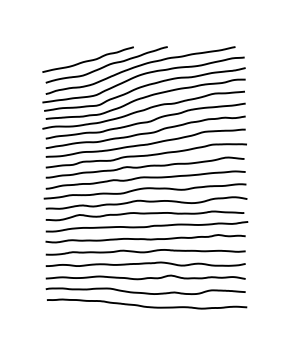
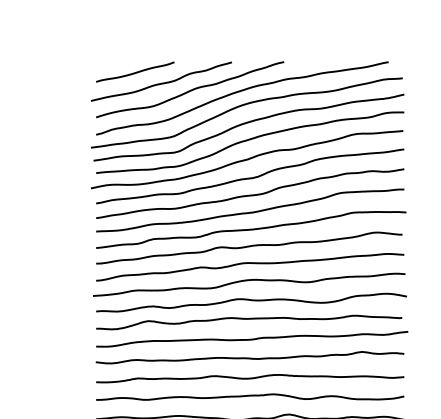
curve: (70, 53) -> (134, 72), added

